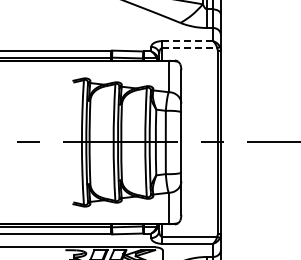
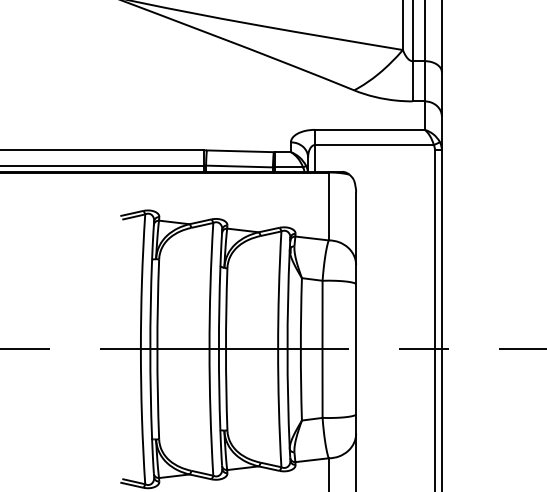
line: (188, 41) -> (371, 130), dashed -> solid
line: (190, 48) -> (375, 145), dashed -> solid

